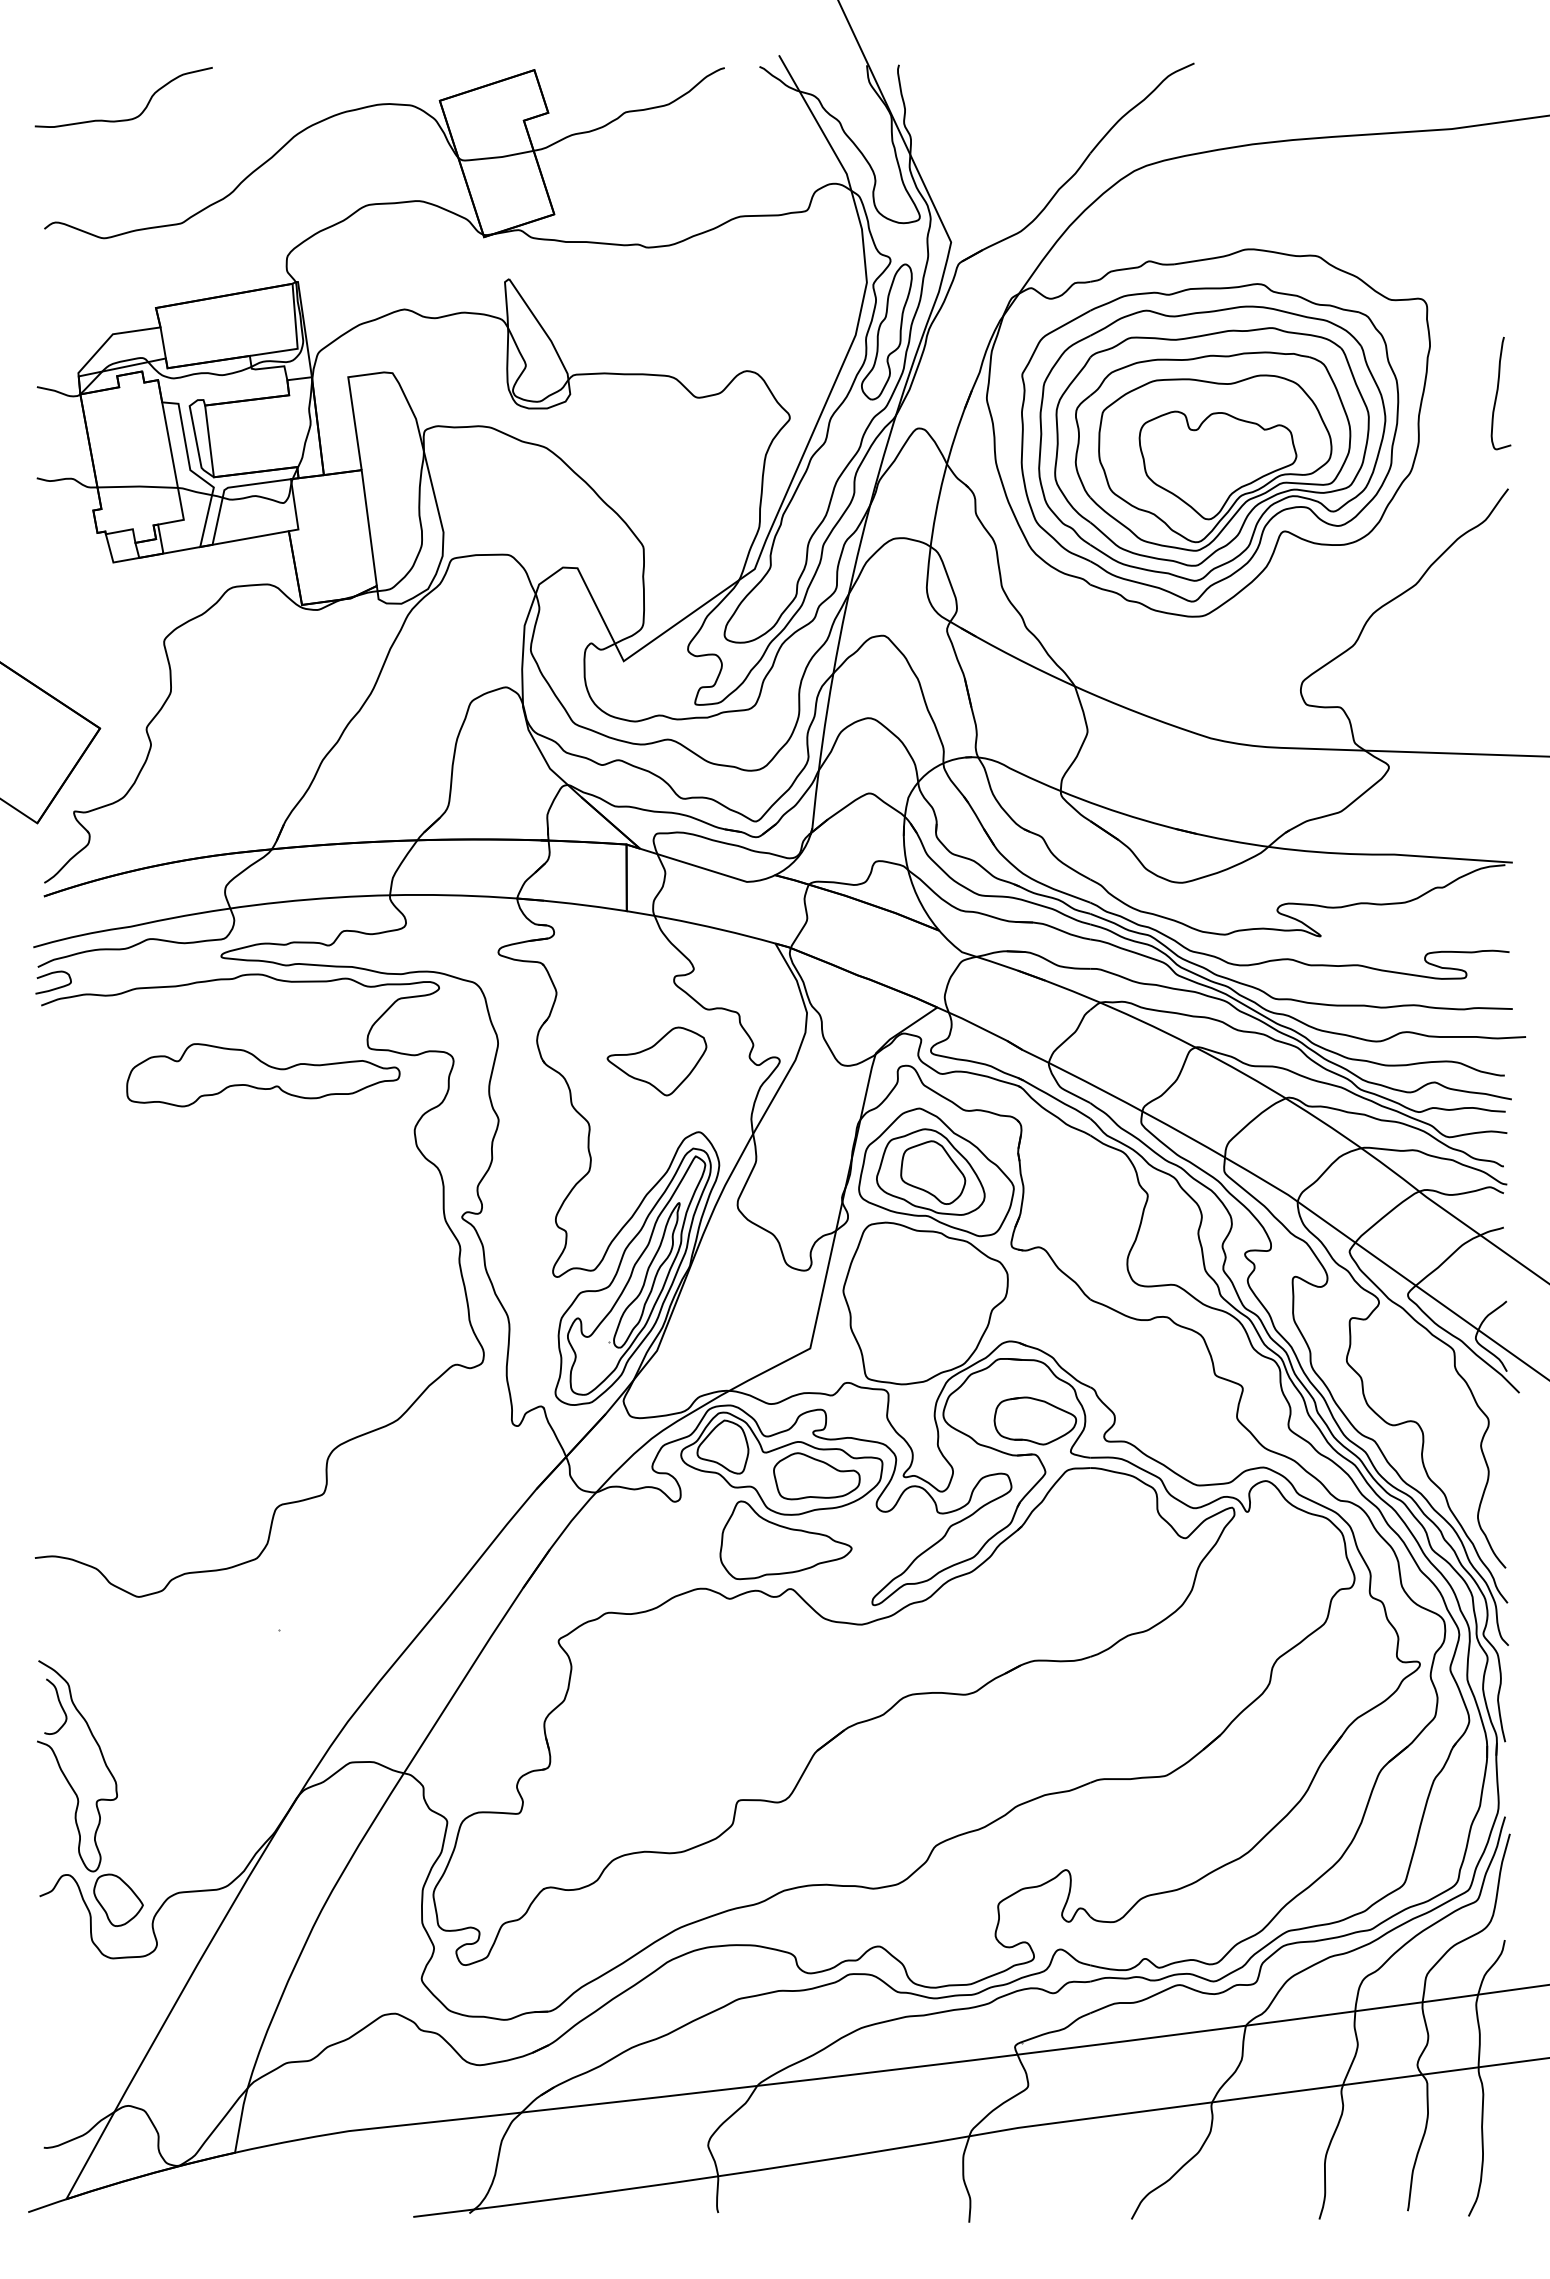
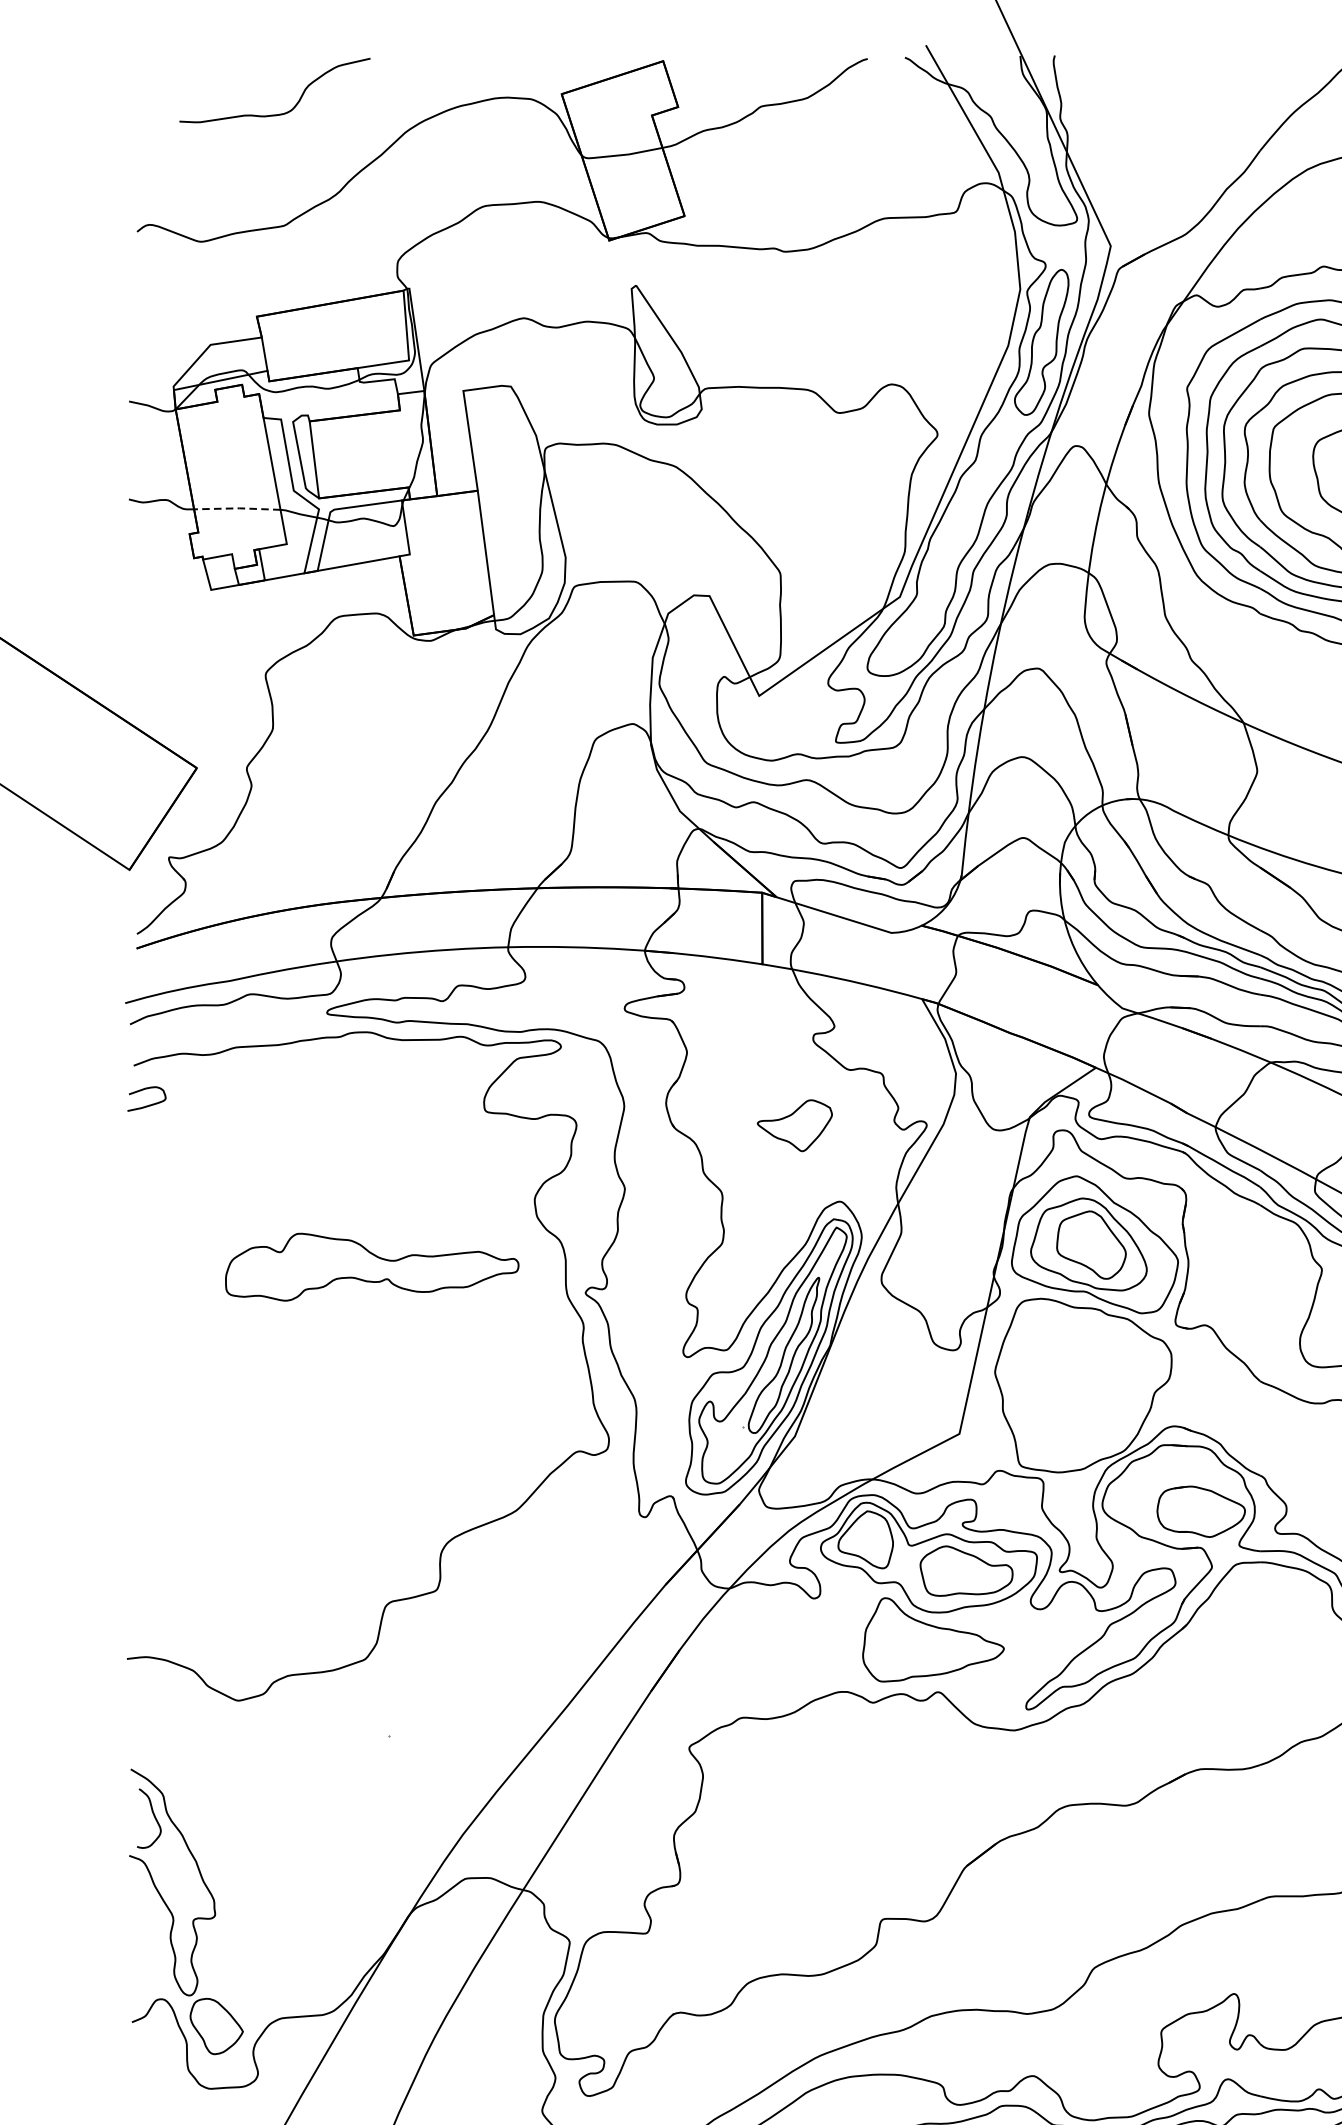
curve: (129, 118) -> (281, 113), moved
line: (137, 486) -> (237, 508), solid -> dashed
curve: (56, 987) -> (150, 1104), moved
part: (656, 1061) -> (794, 1125), size x0.7
part: (263, 1075) -> (372, 1267), moved

